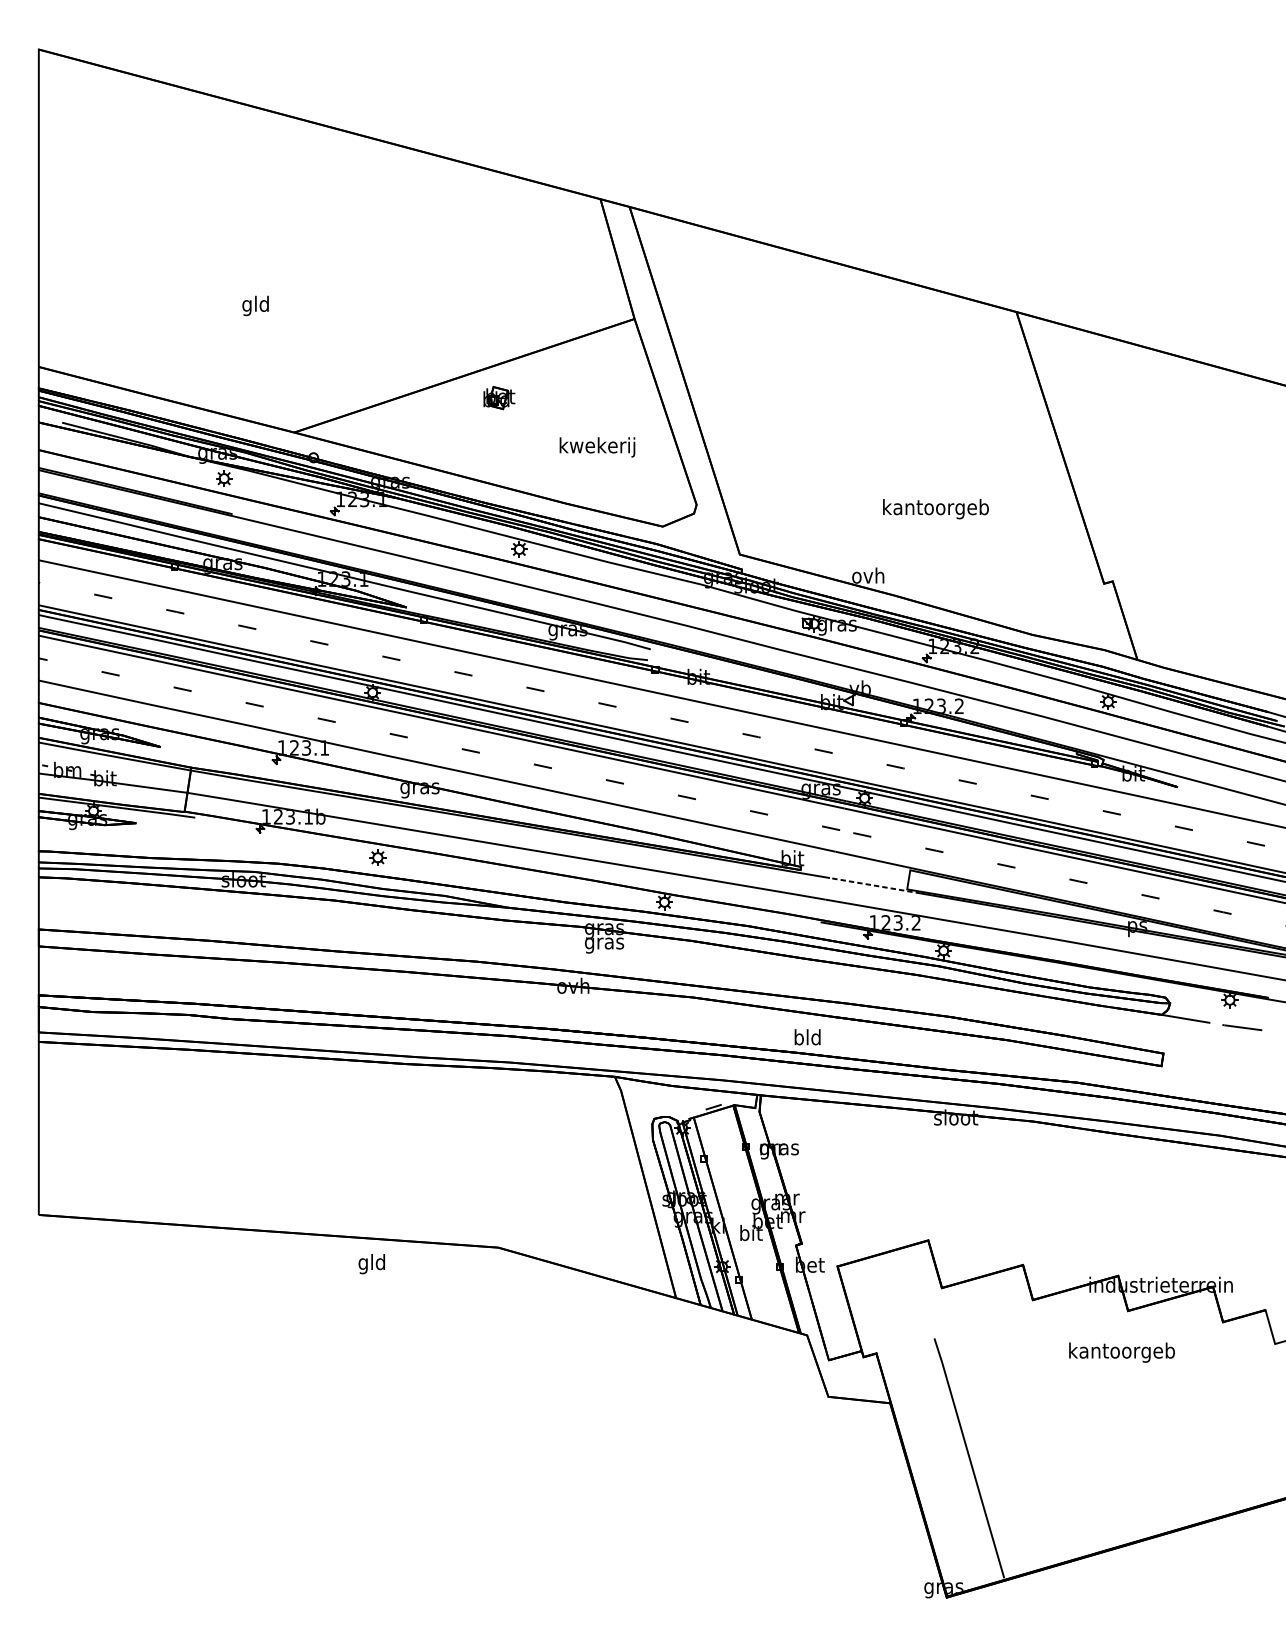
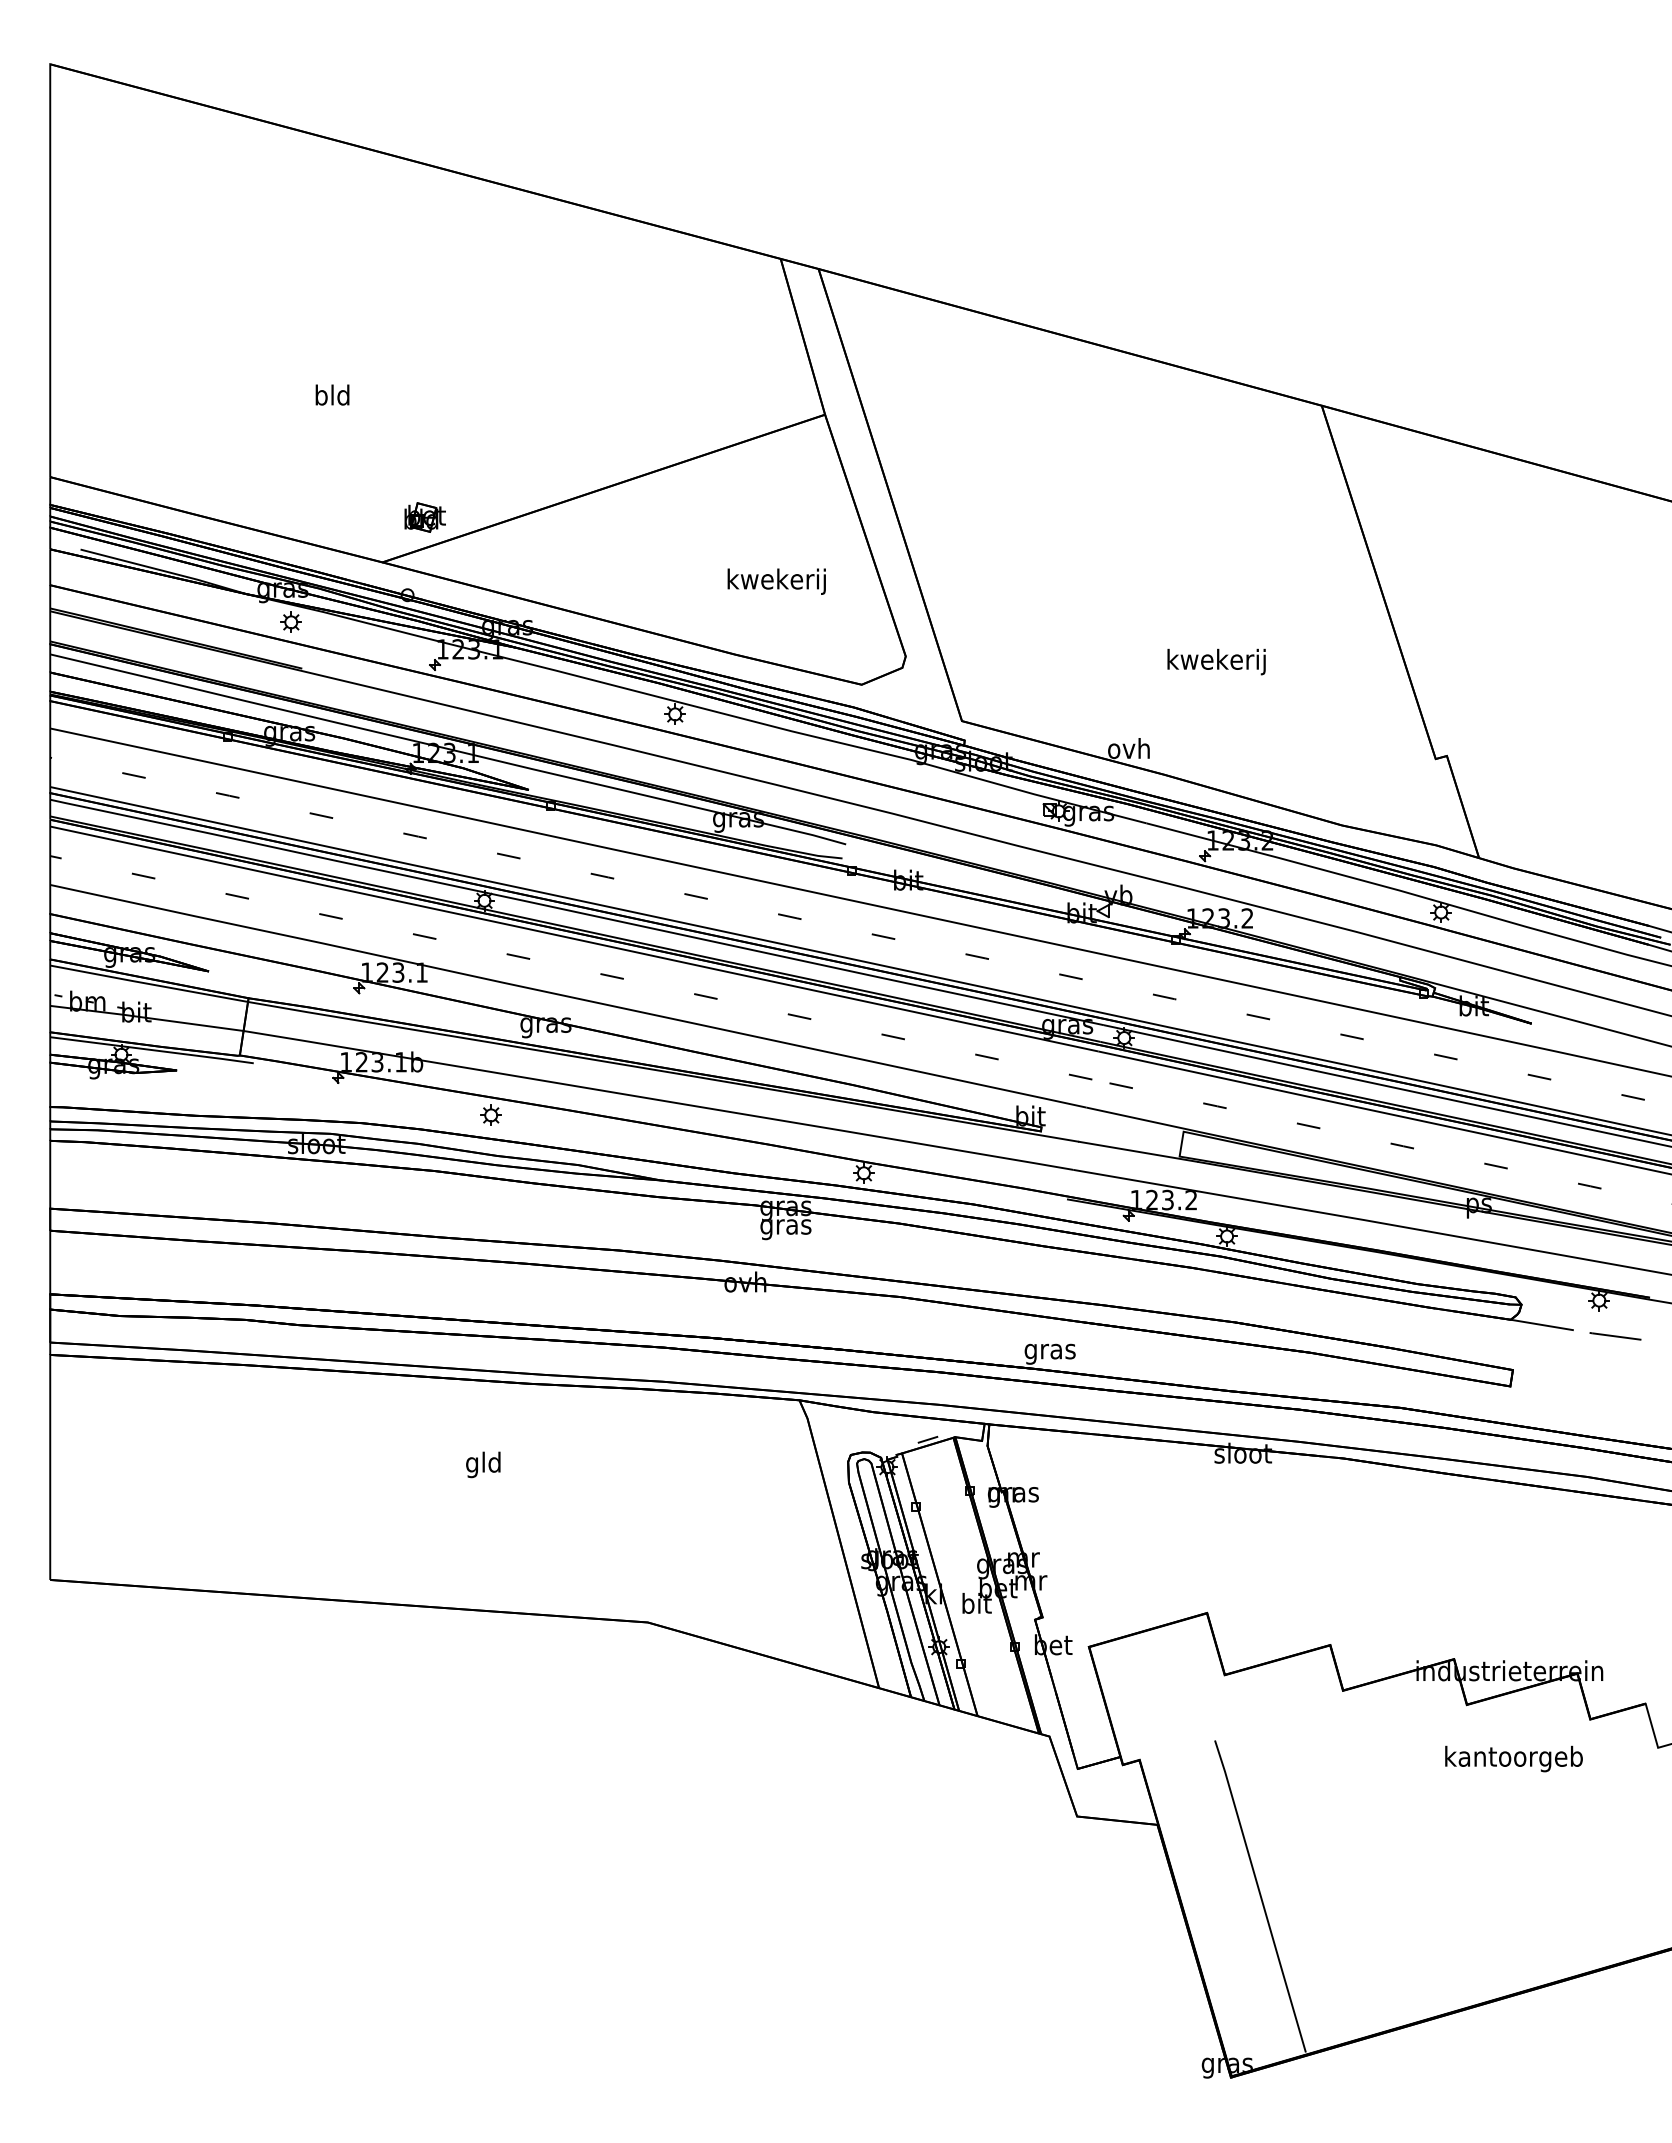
text: (246, 305) -> (320, 397), gld -> bld
part: (498, 398) -> (424, 517), moved
text: (935, 508) -> (1216, 661), kantoorgeb -> kwekerij
line: (875, 885) -> (1138, 1151), dashed -> solid
text: (807, 1039) -> (1049, 1351), bld -> gras
text: (371, 1263) -> (483, 1464), moved
text: (1121, 1352) -> (1513, 1758), moved

